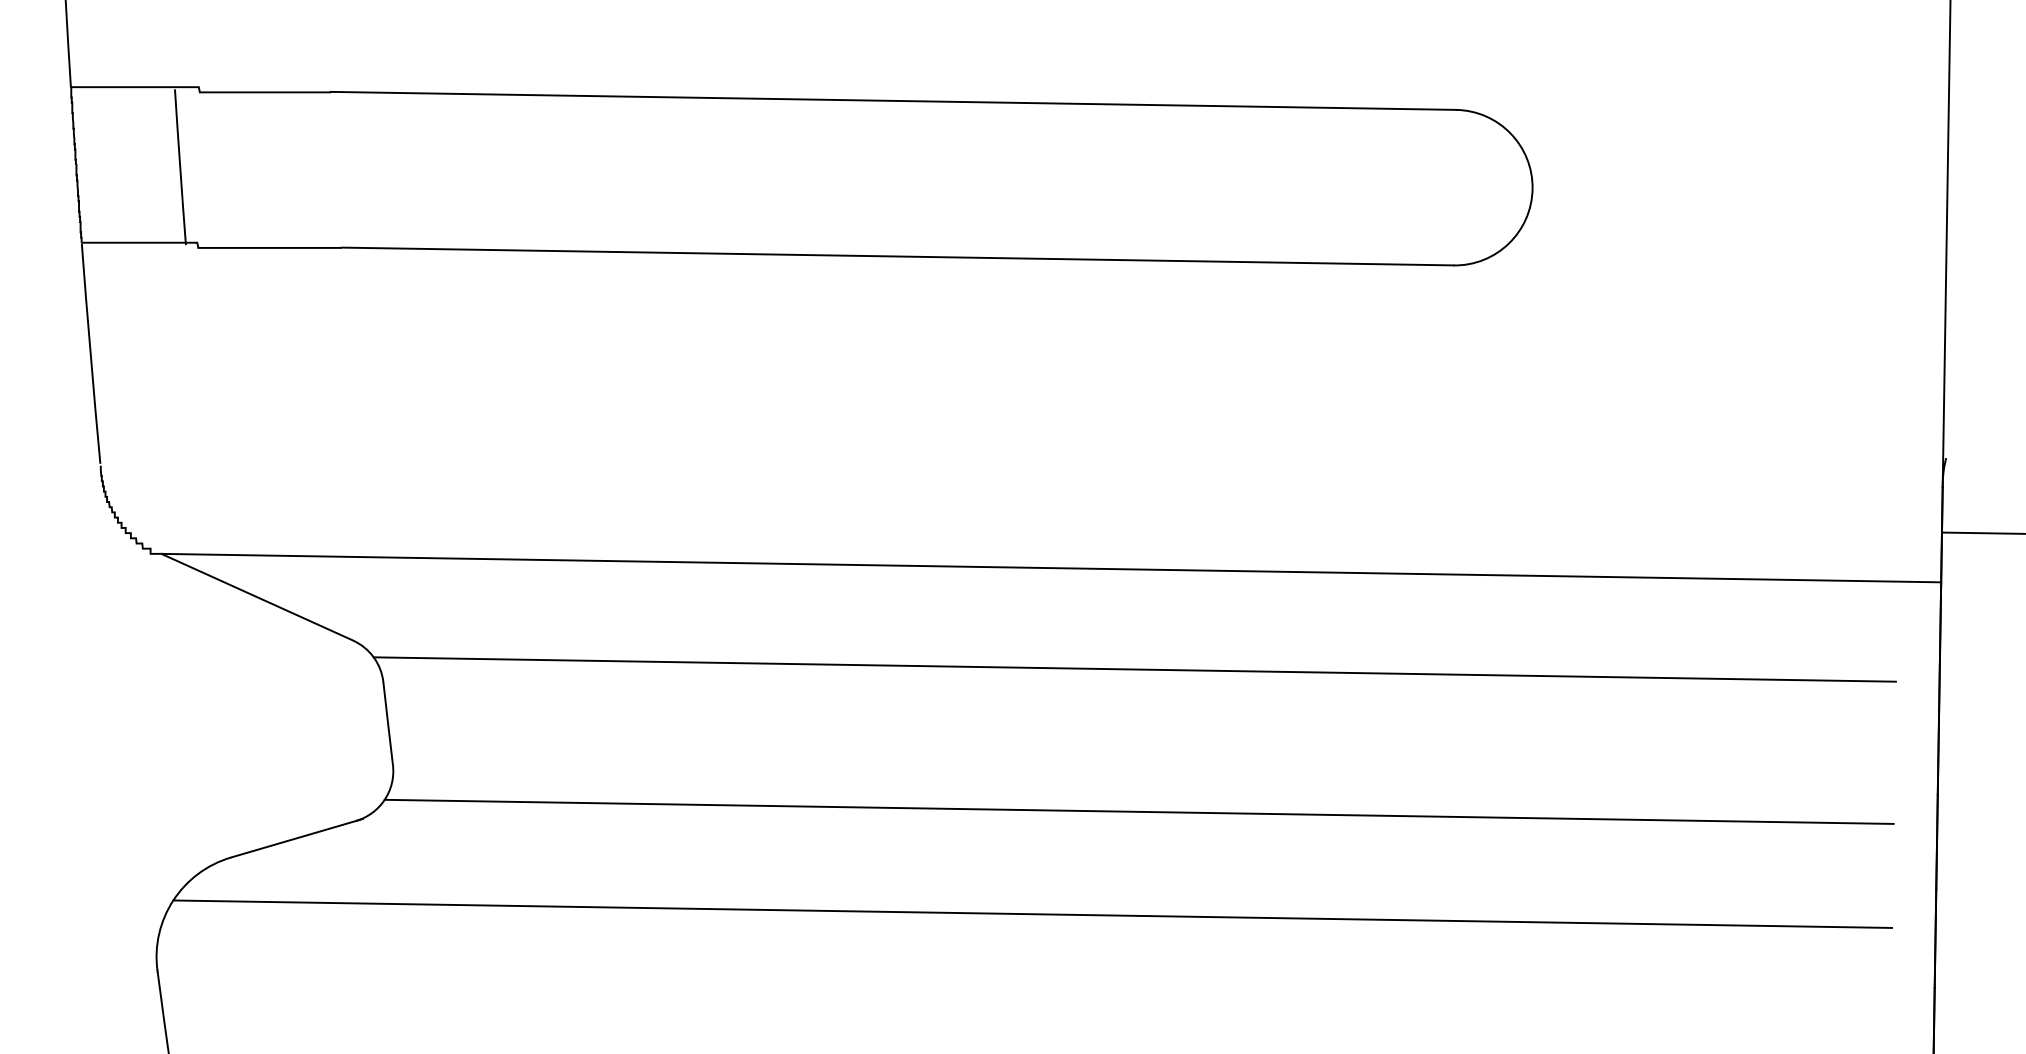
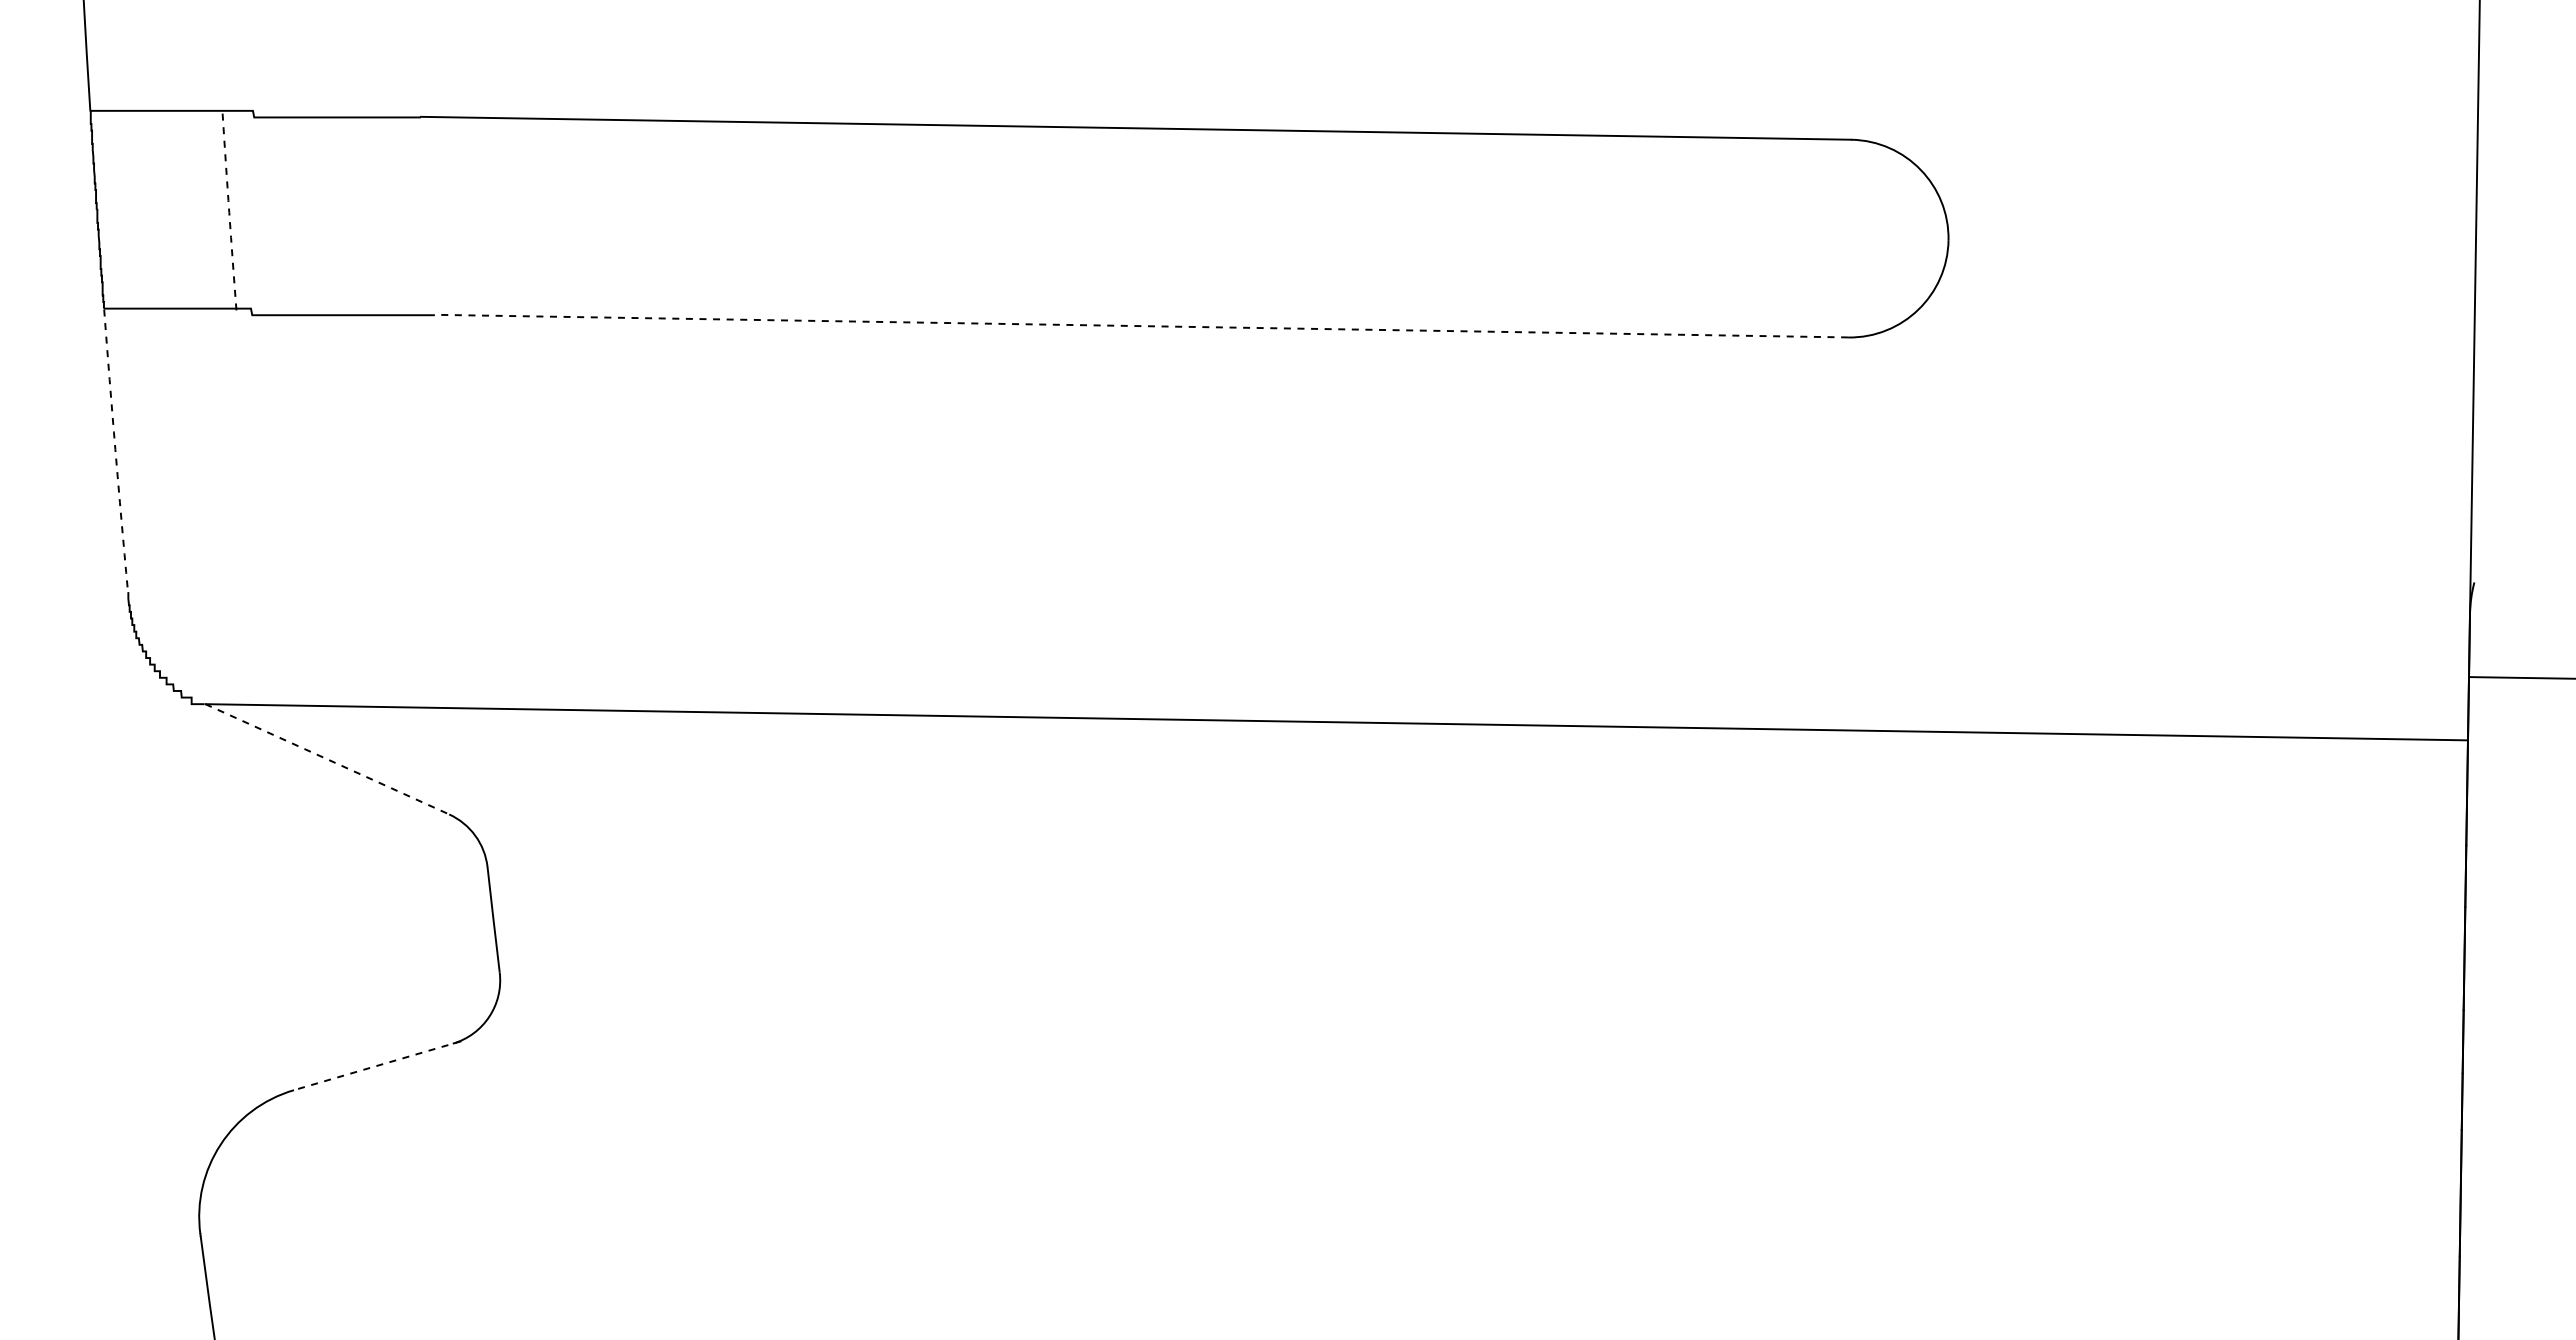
arc: (180, 167) -> (229, 212), solid -> dashed
line: (897, 256) -> (1141, 326), solid -> dashed
arc: (90, 353) -> (115, 449), solid -> dashed
line: (257, 597) -> (327, 759), solid -> dashed
line: (1134, 668) -> (1442, 850), removed
line: (1139, 811) -> (1448, 1031), removed
line: (296, 838) -> (377, 1065), solid -> dashed
line: (1032, 913) -> (1312, 1161), removed

